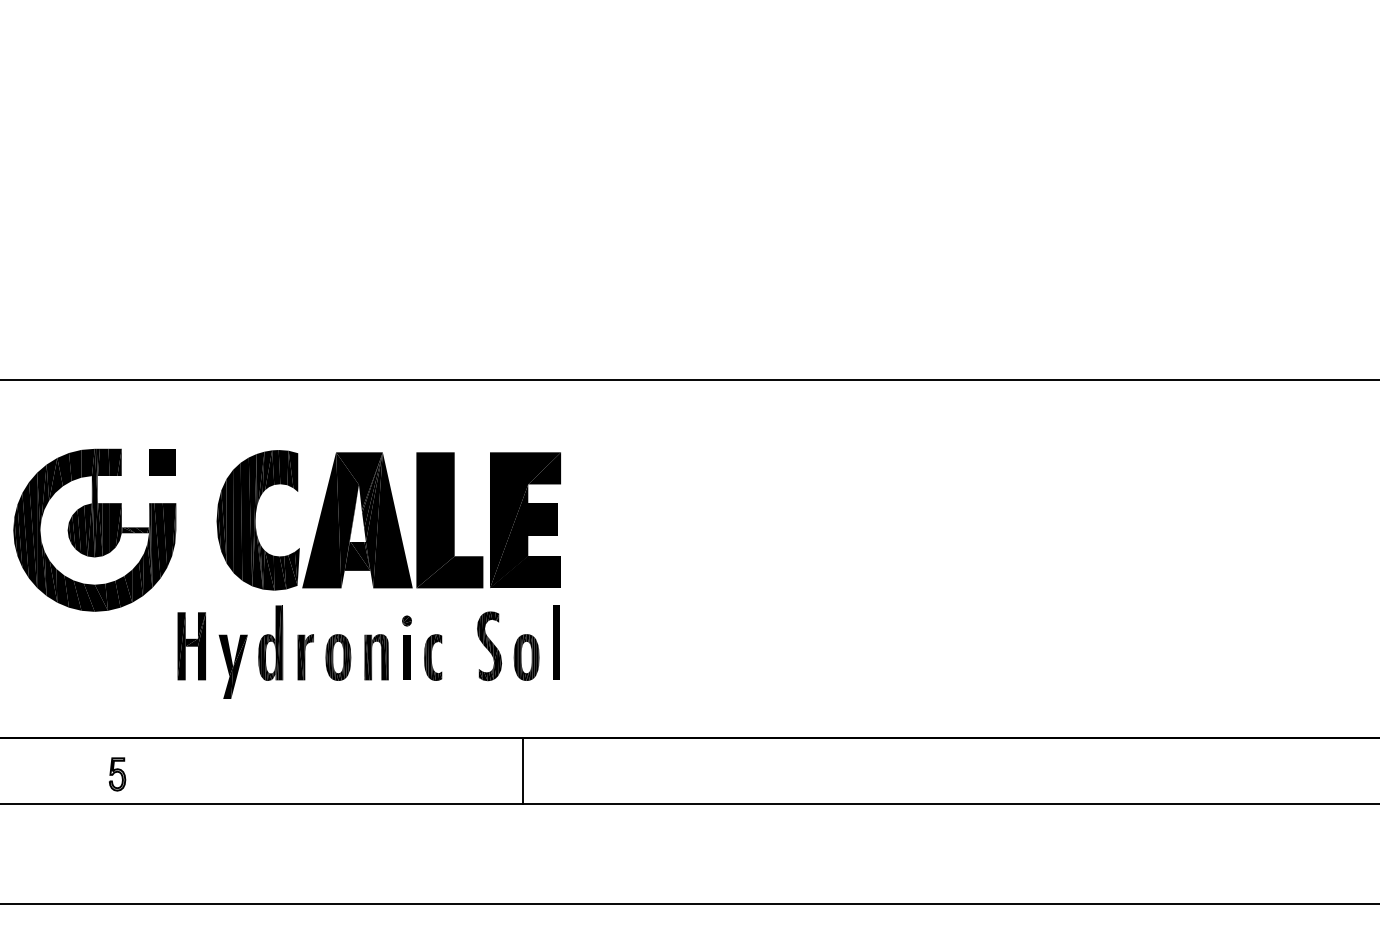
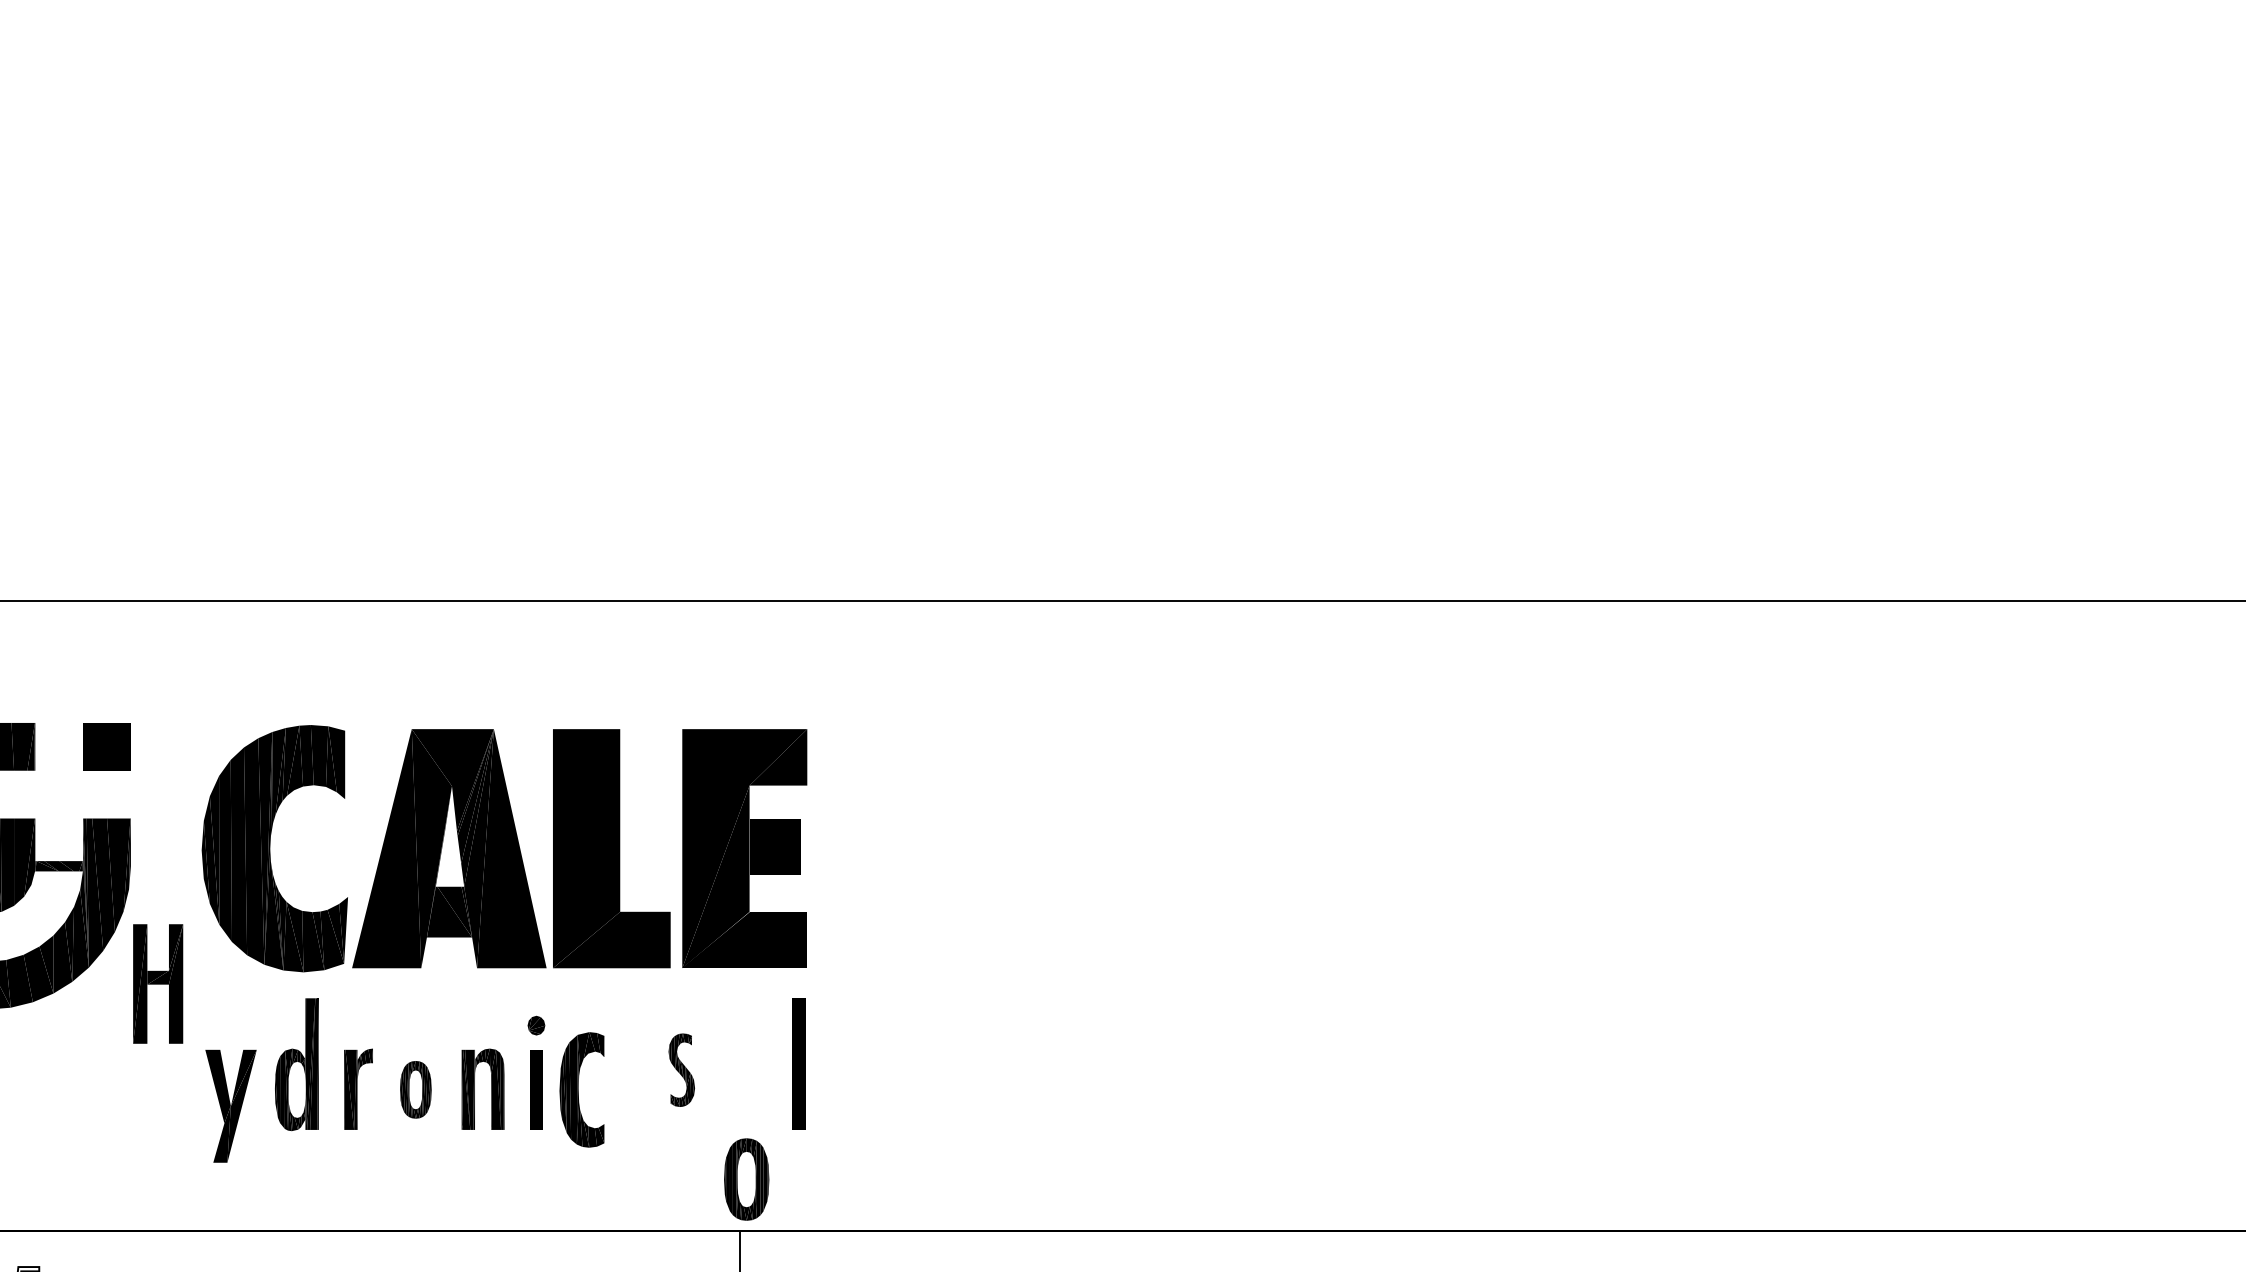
part: (191, 646) -> (157, 984), moved
part: (489, 646) -> (681, 1070), size x0.6
part: (338, 657) -> (415, 1089), size x0.7
part: (433, 657) -> (582, 1089), size x1.4
part: (526, 657) -> (746, 1179), moved

